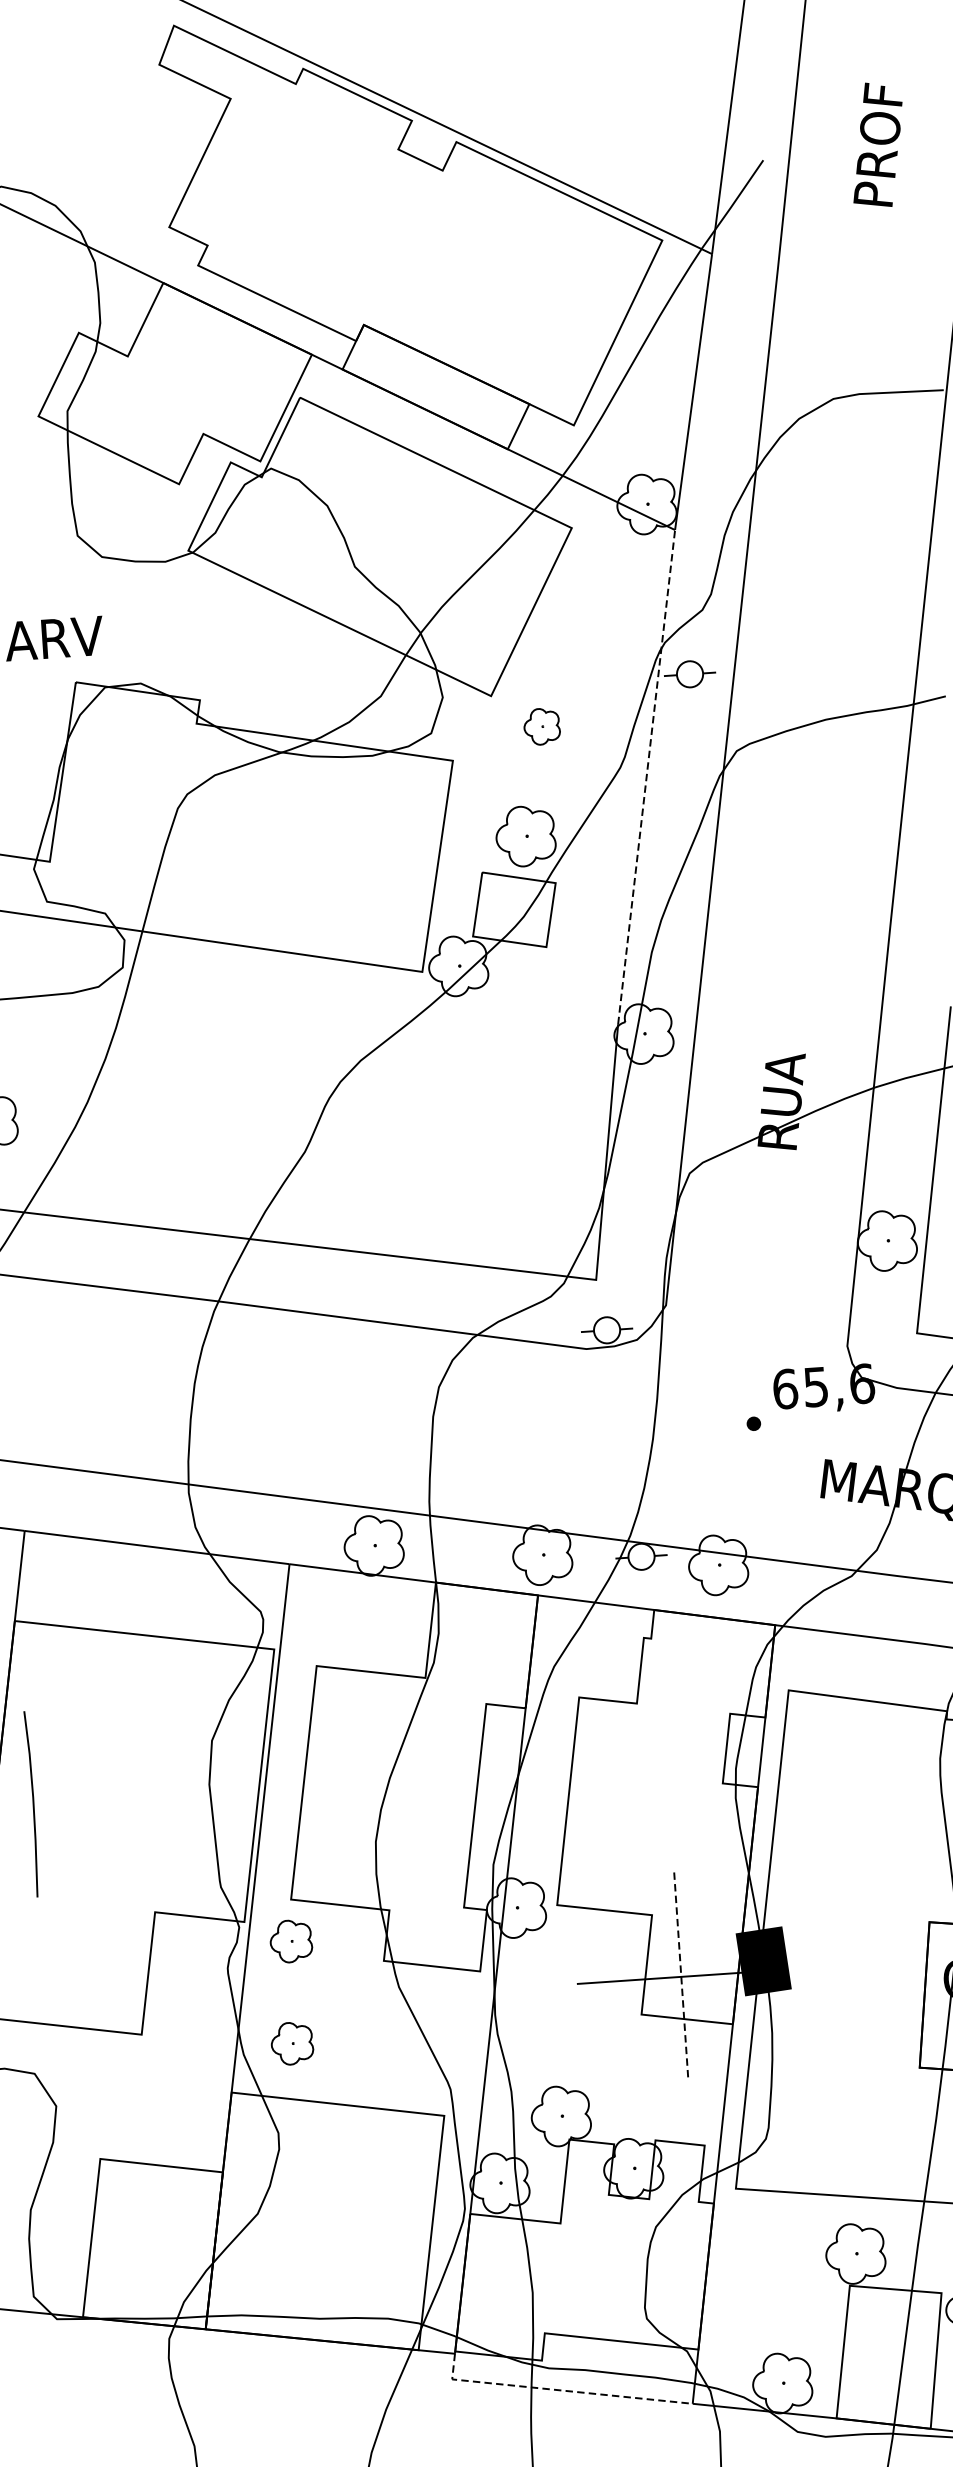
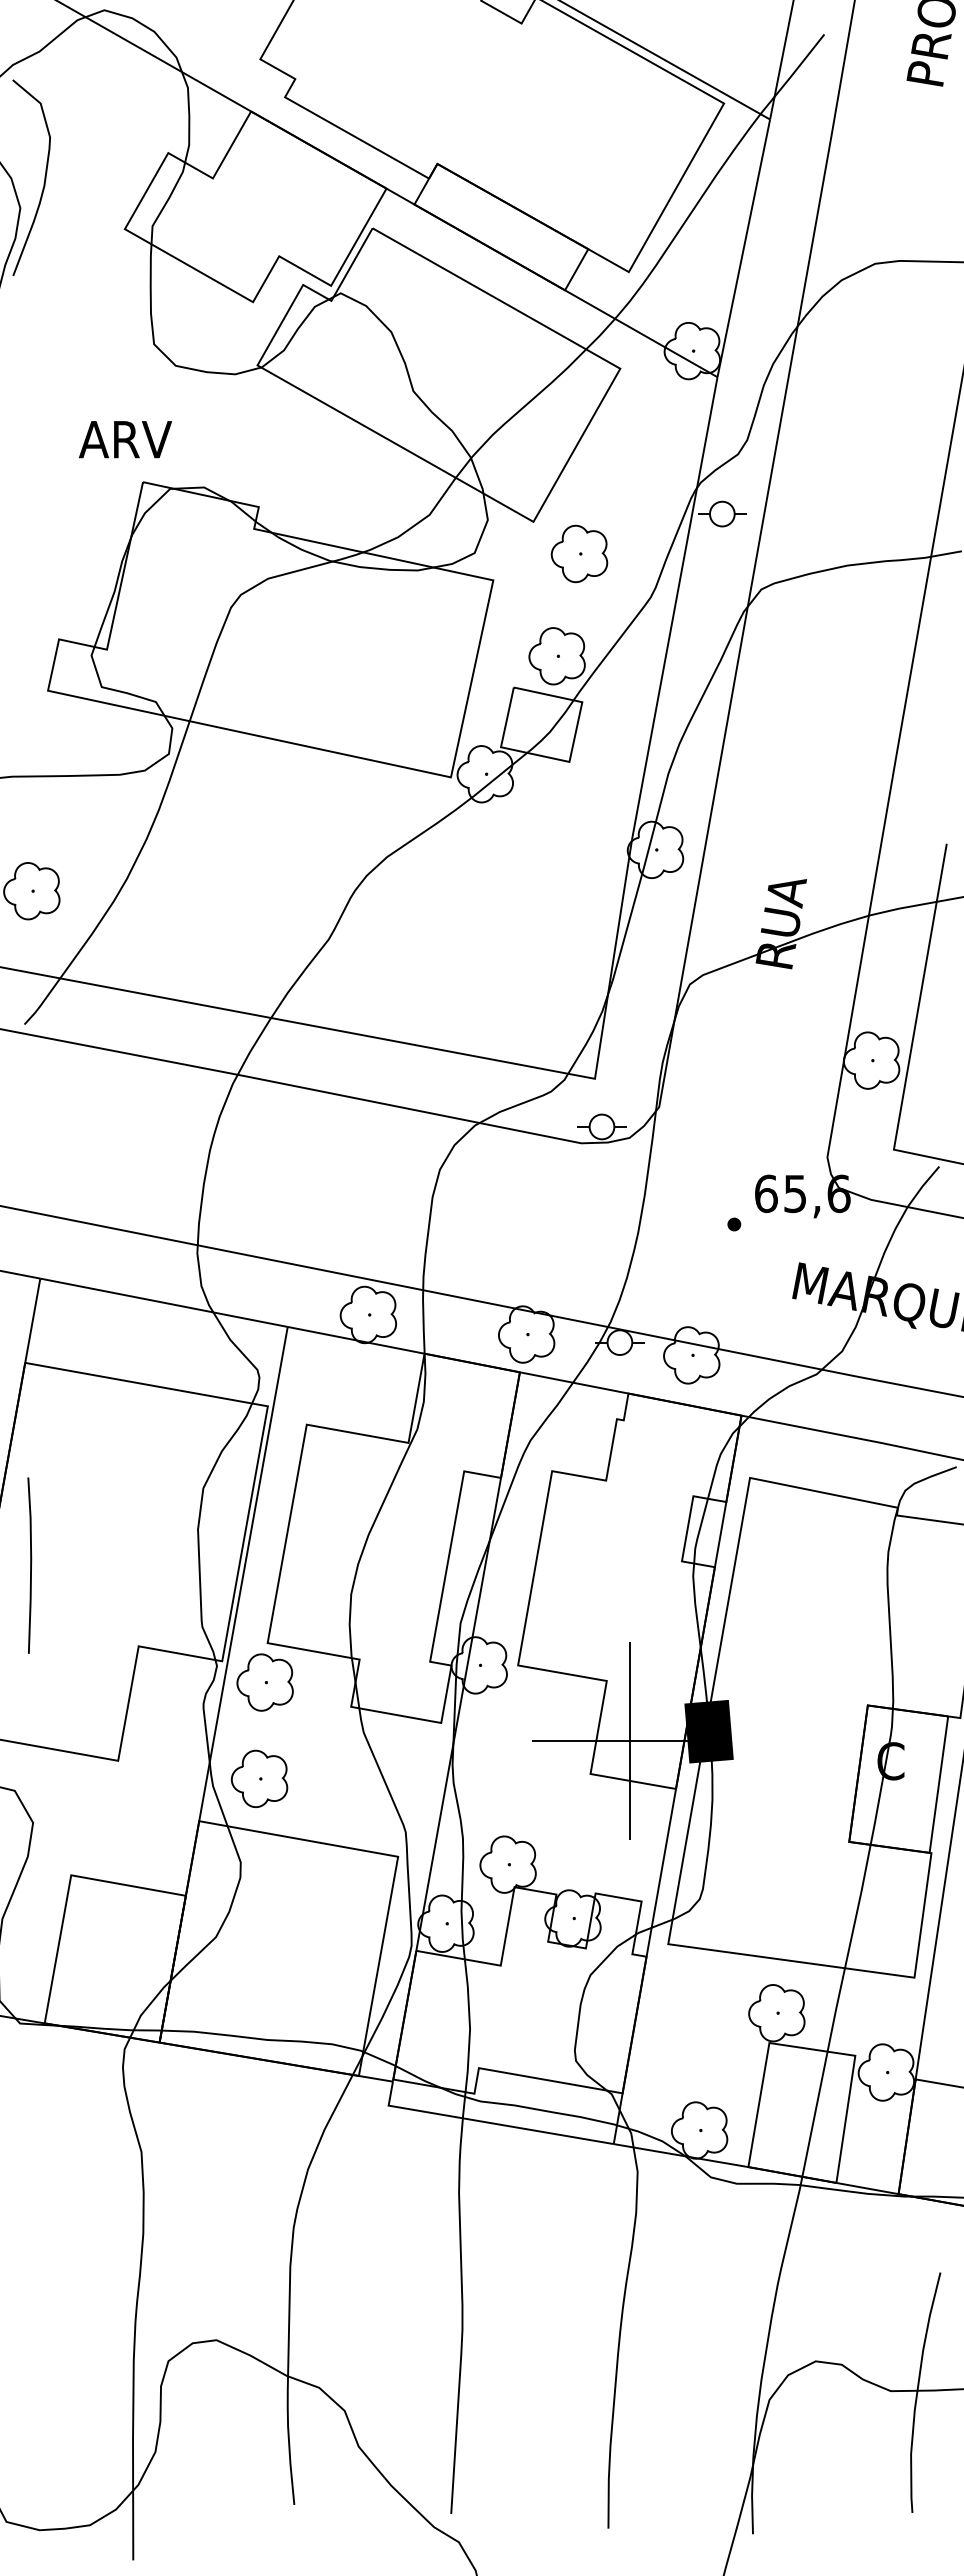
part: (542, 726) -> (579, 553), size x1.67
line: (646, 777) -> (674, 608), dashed -> solid
line: (32, 1804) -> (30, 1565), moved
part: (290, 1941) -> (264, 1682), size x1.43
line: (681, 1977) -> (630, 1741), dashed -> solid
part: (292, 2043) -> (259, 1778), size x1.43
line: (558, 2390) -> (488, 2122), dashed -> solid

